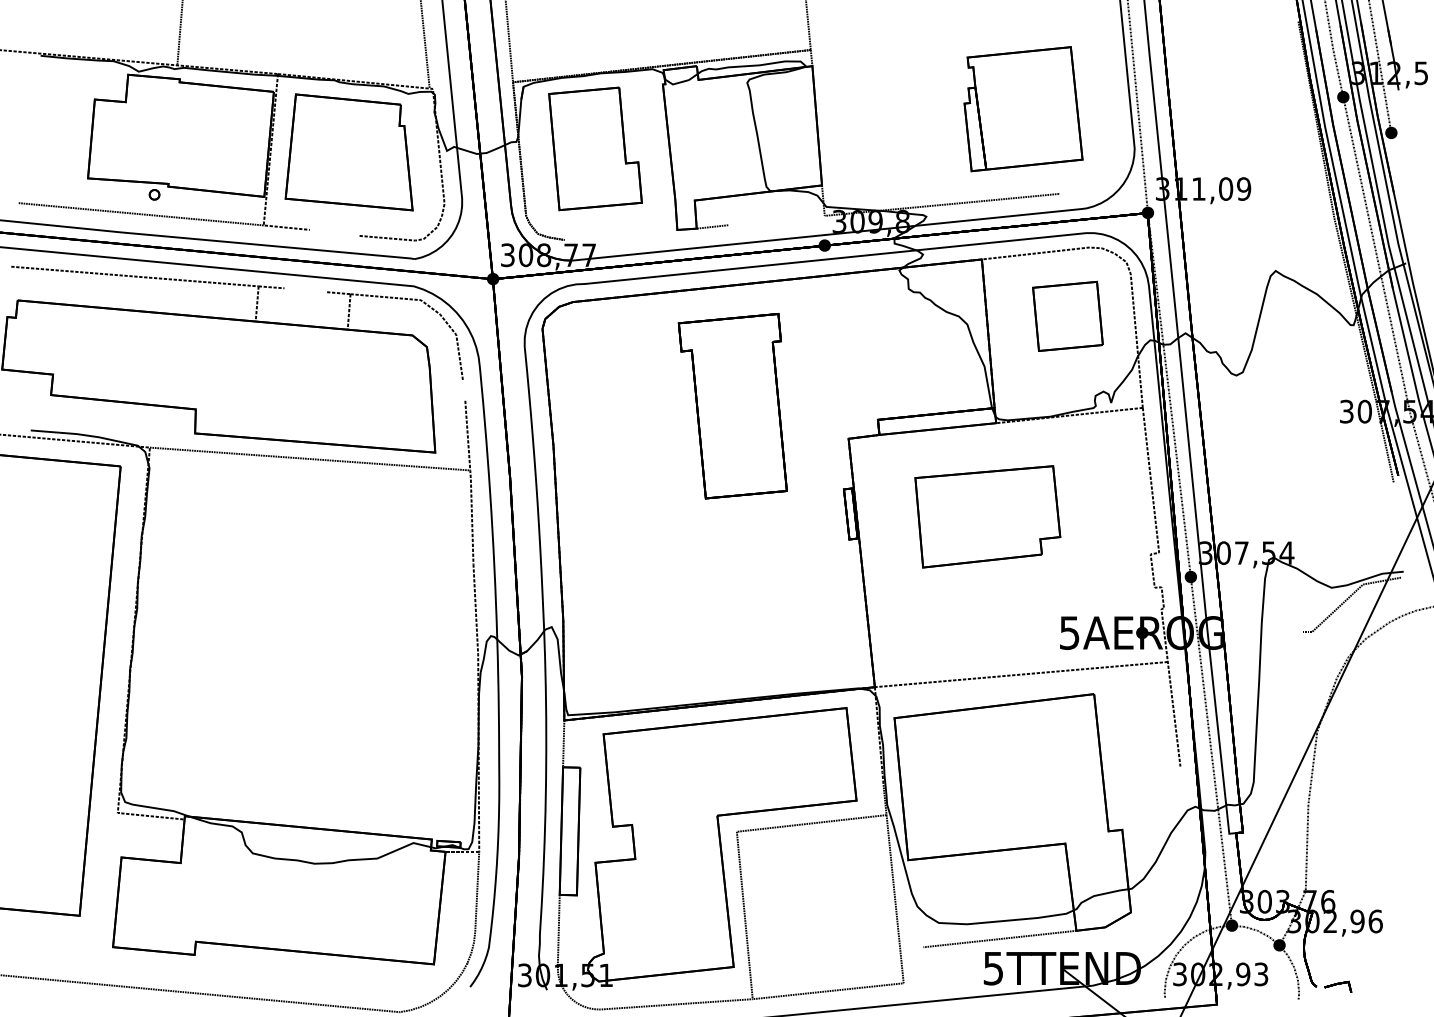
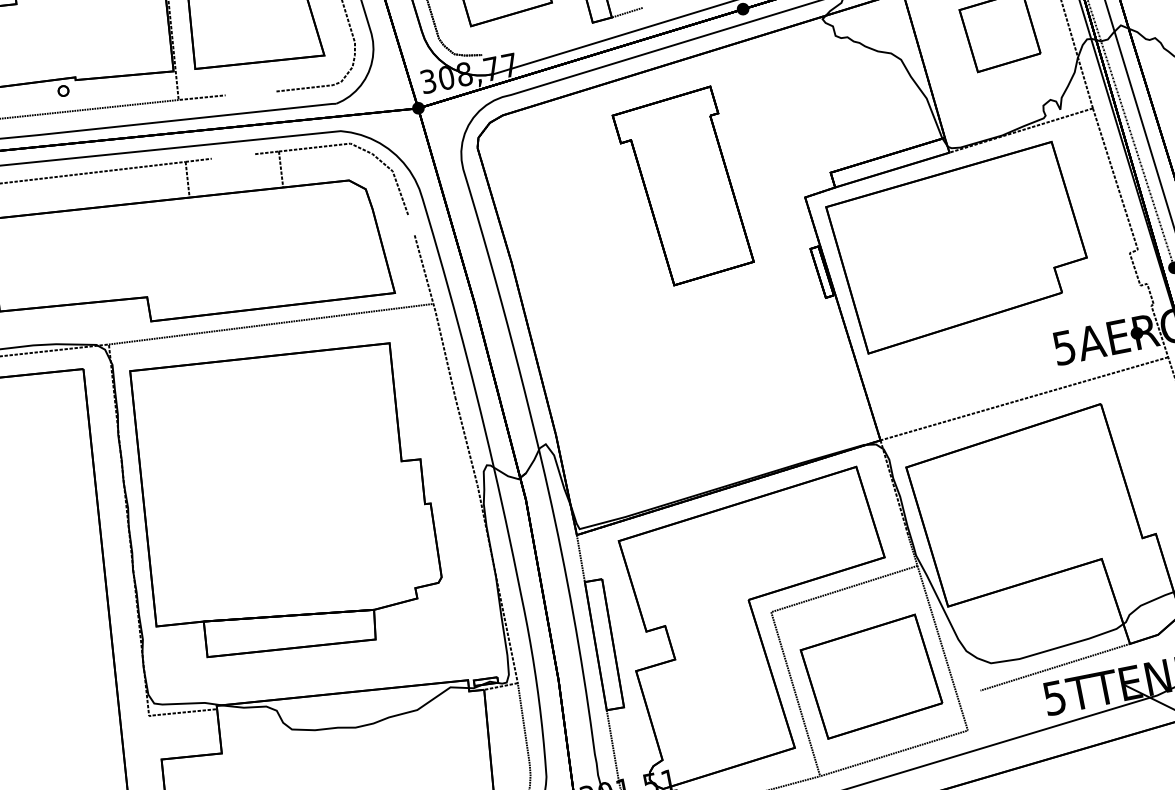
part: (987, 516) -> (959, 247), size x1.67
part: (285, 629) -> (280, 499), added
part: (821, 912) -> (871, 676), added

